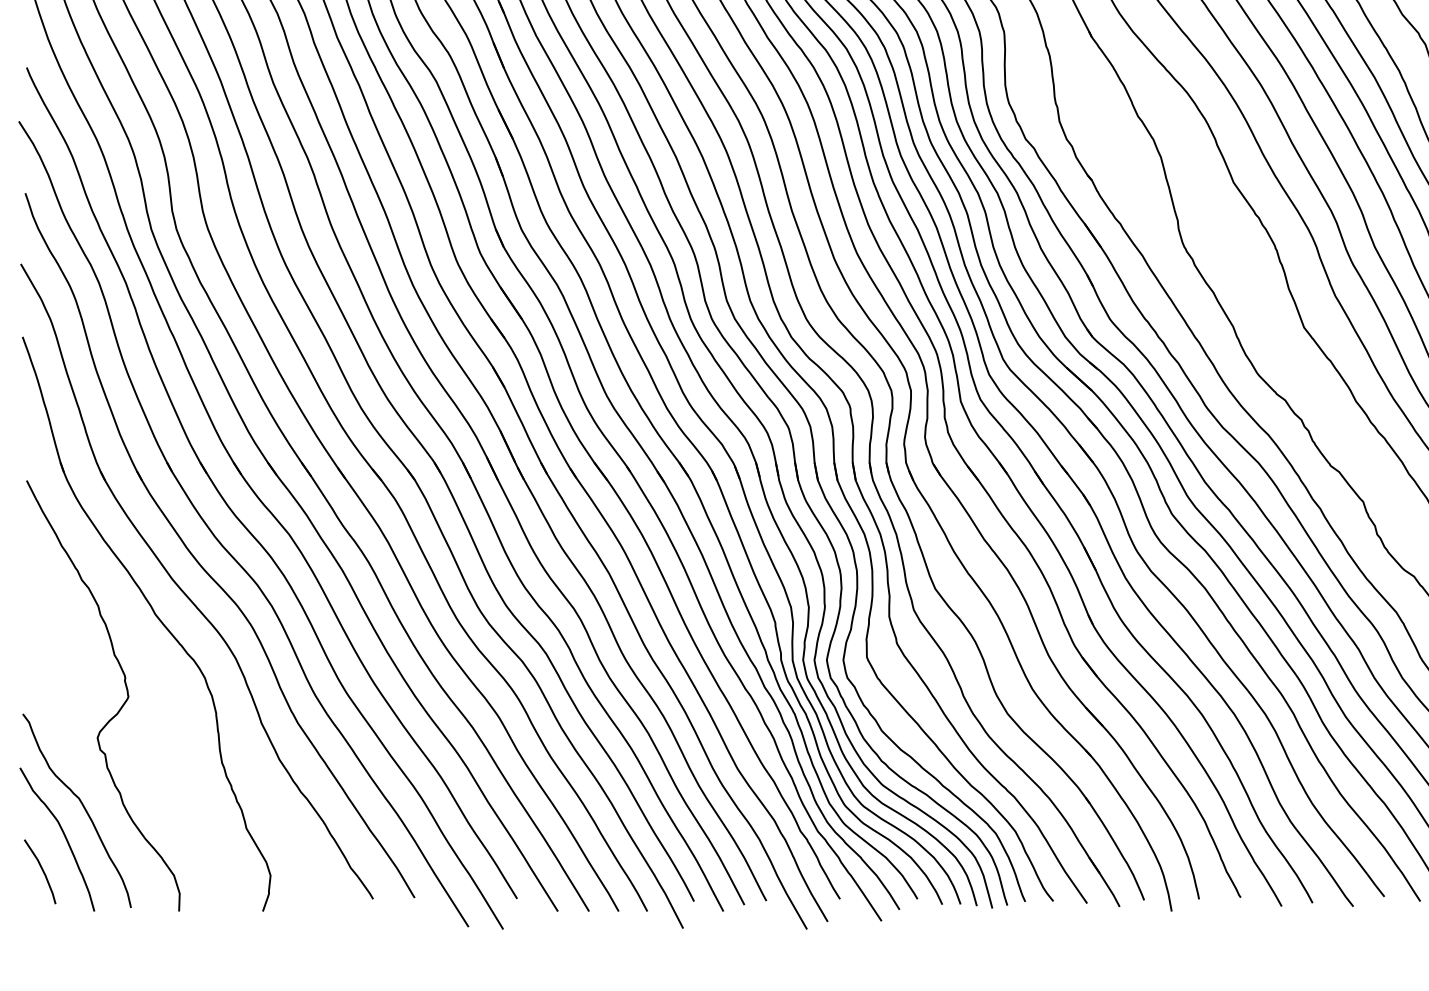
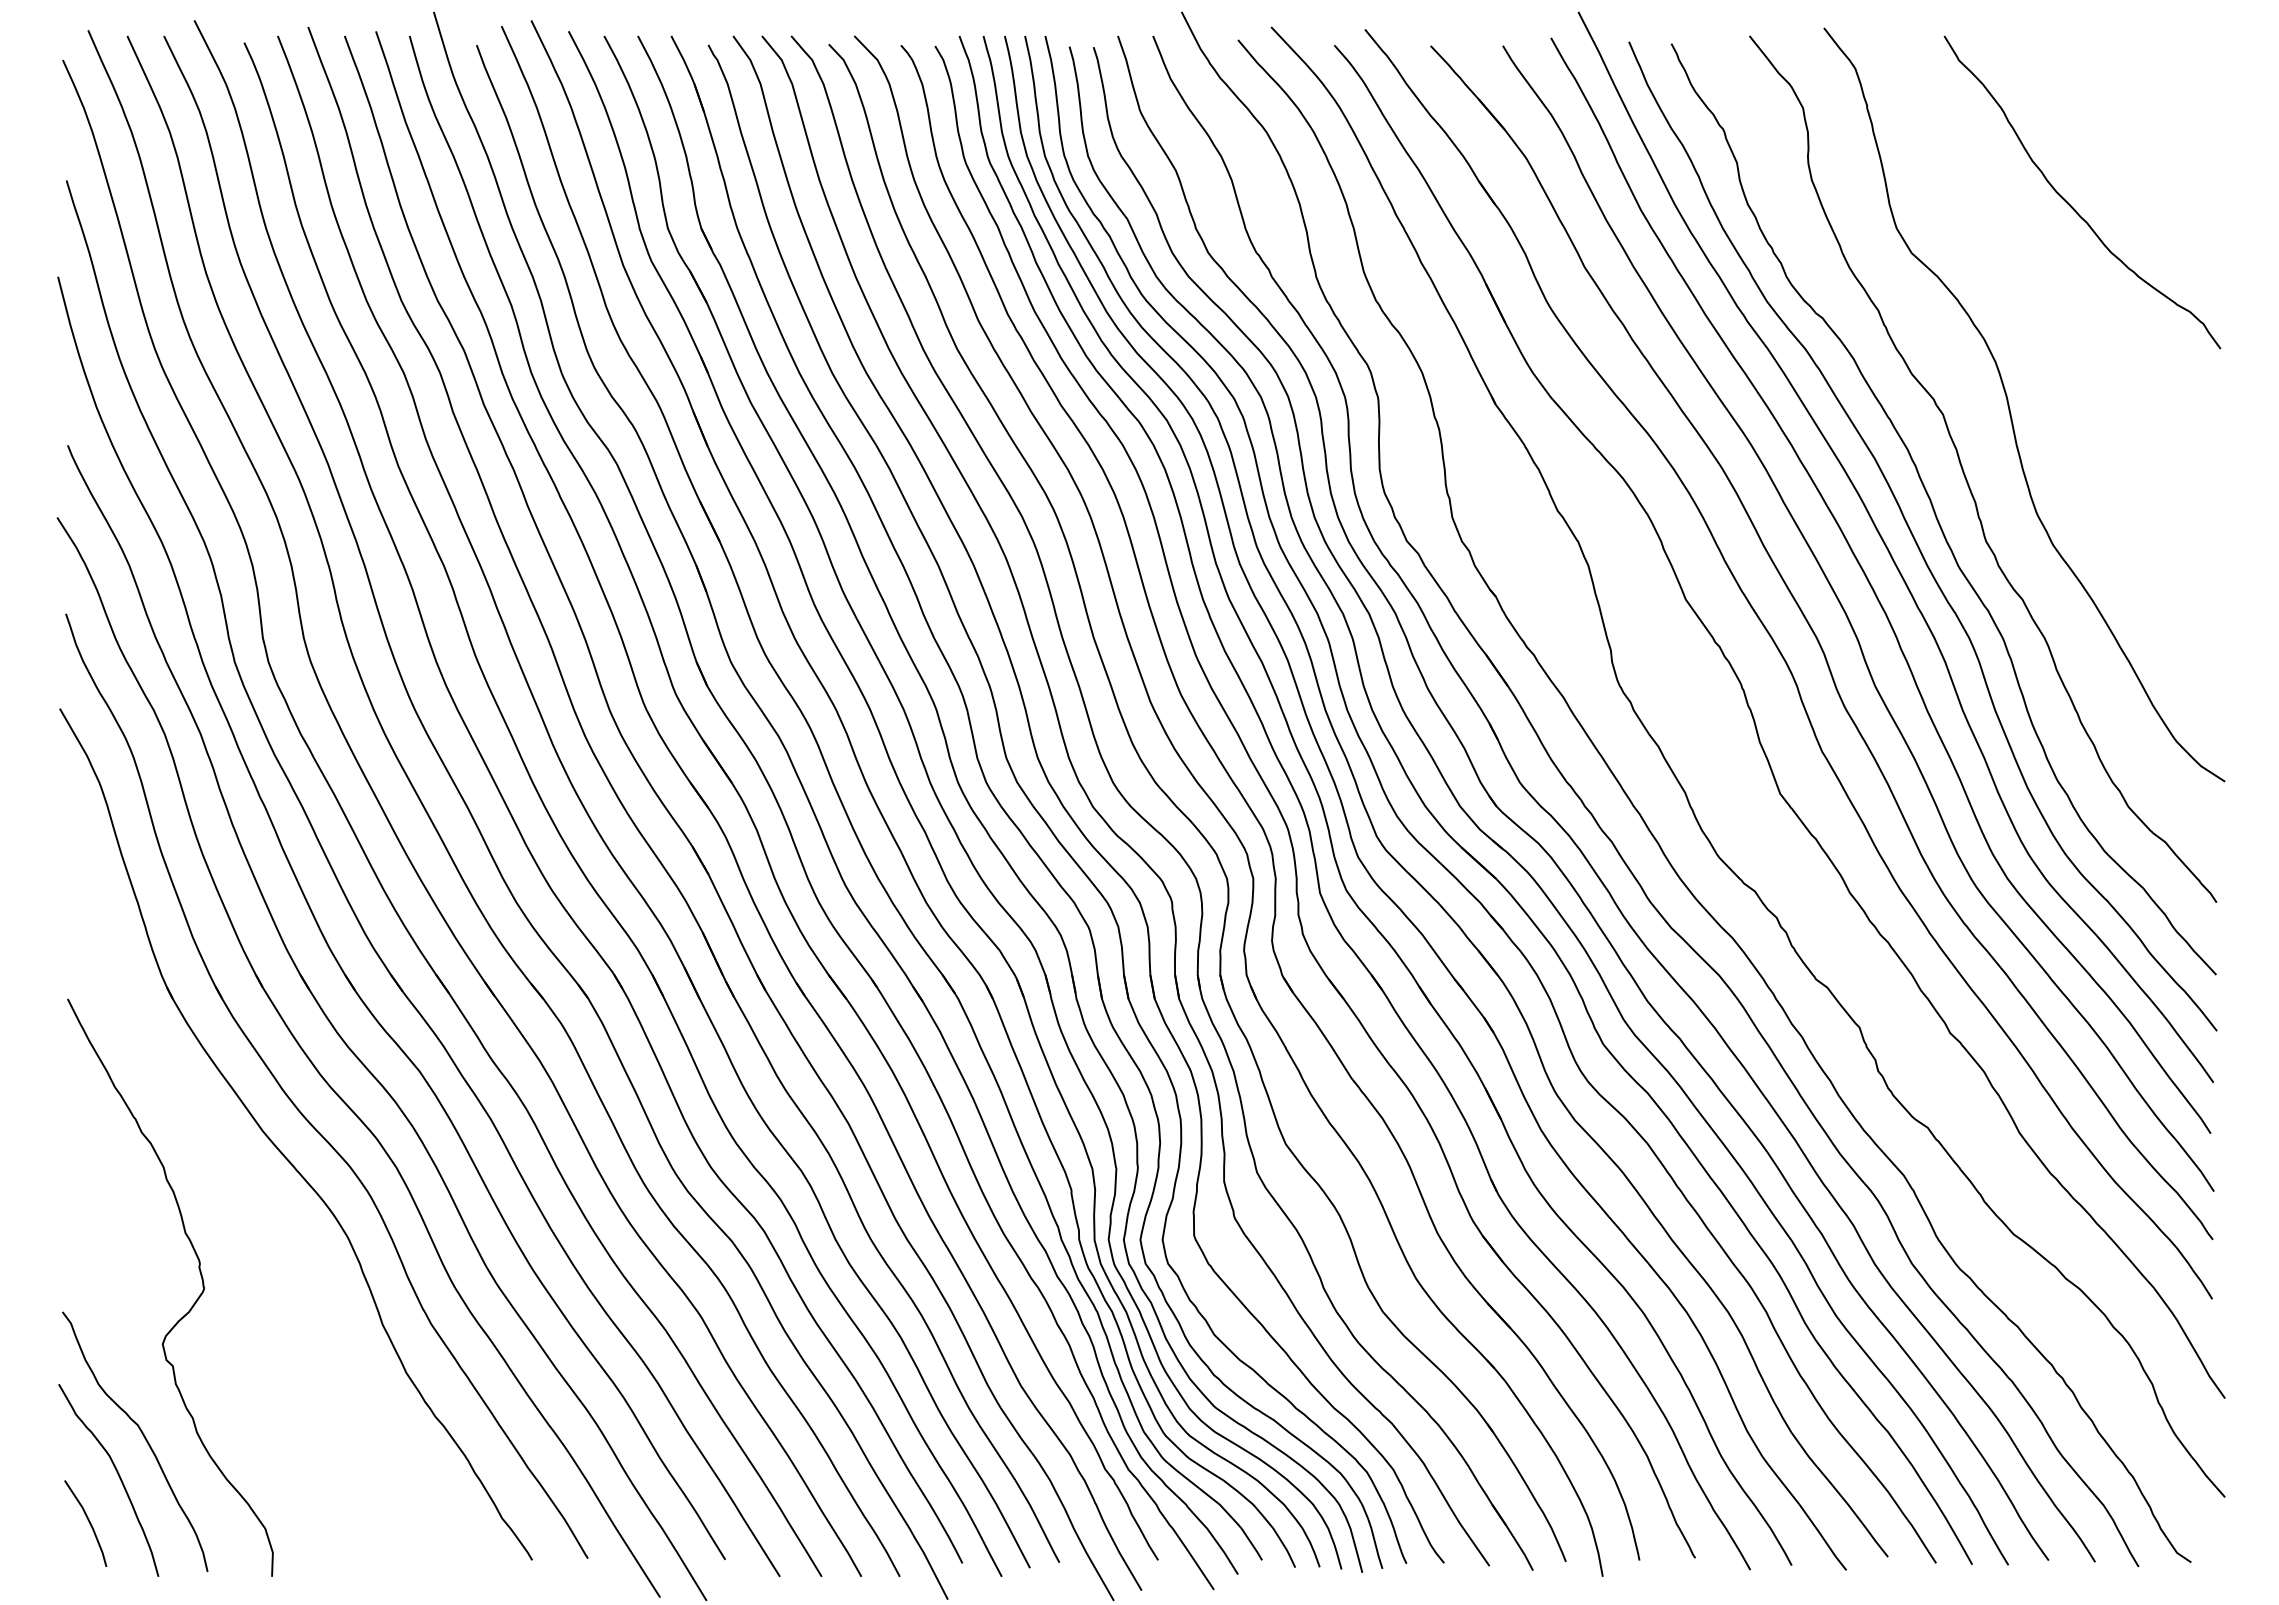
part: (154, 615) -> (239, 1179), removed

